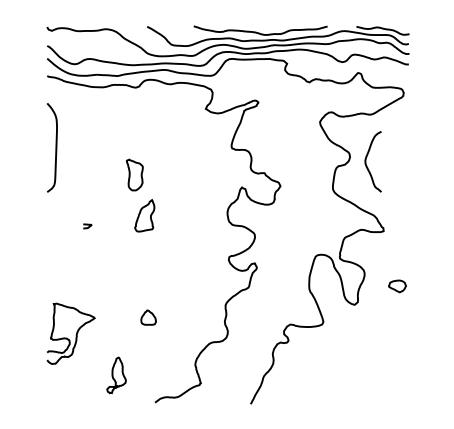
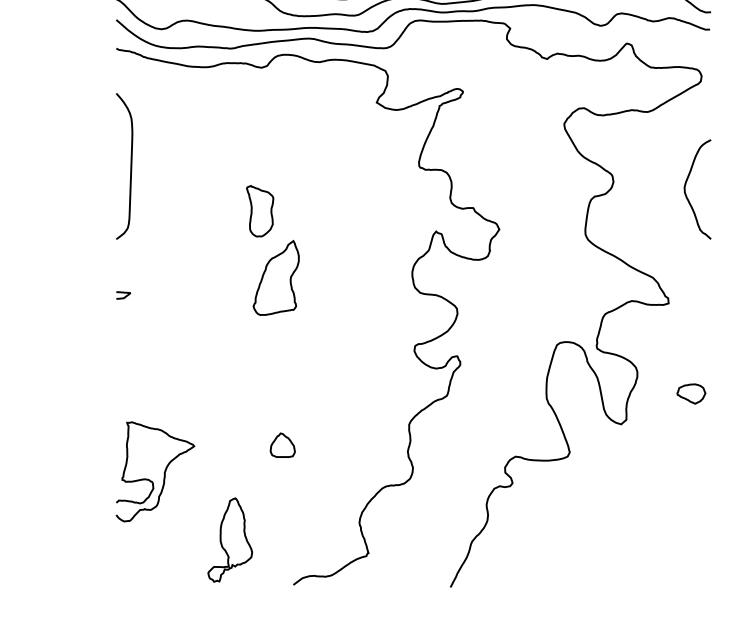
curve: (366, 161) -> (686, 188), moved
part: (144, 215) -> (276, 277), size x1.43
curve: (87, 225) -> (123, 293), moved
part: (116, 375) -> (230, 540), size x1.43

